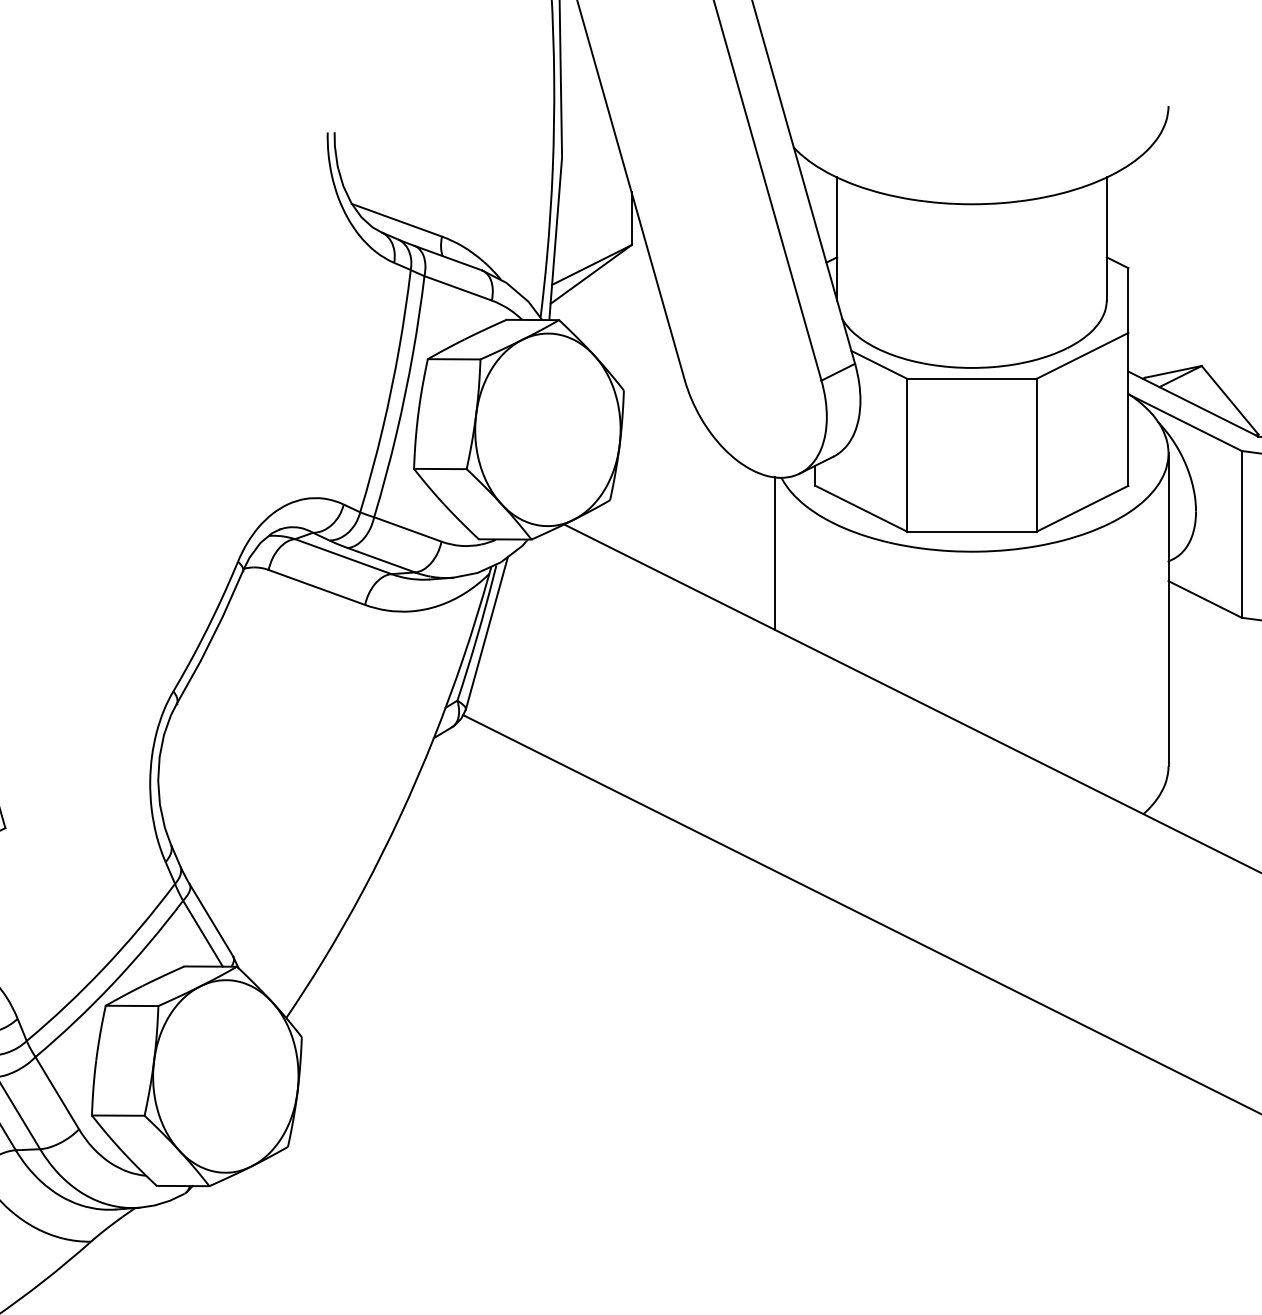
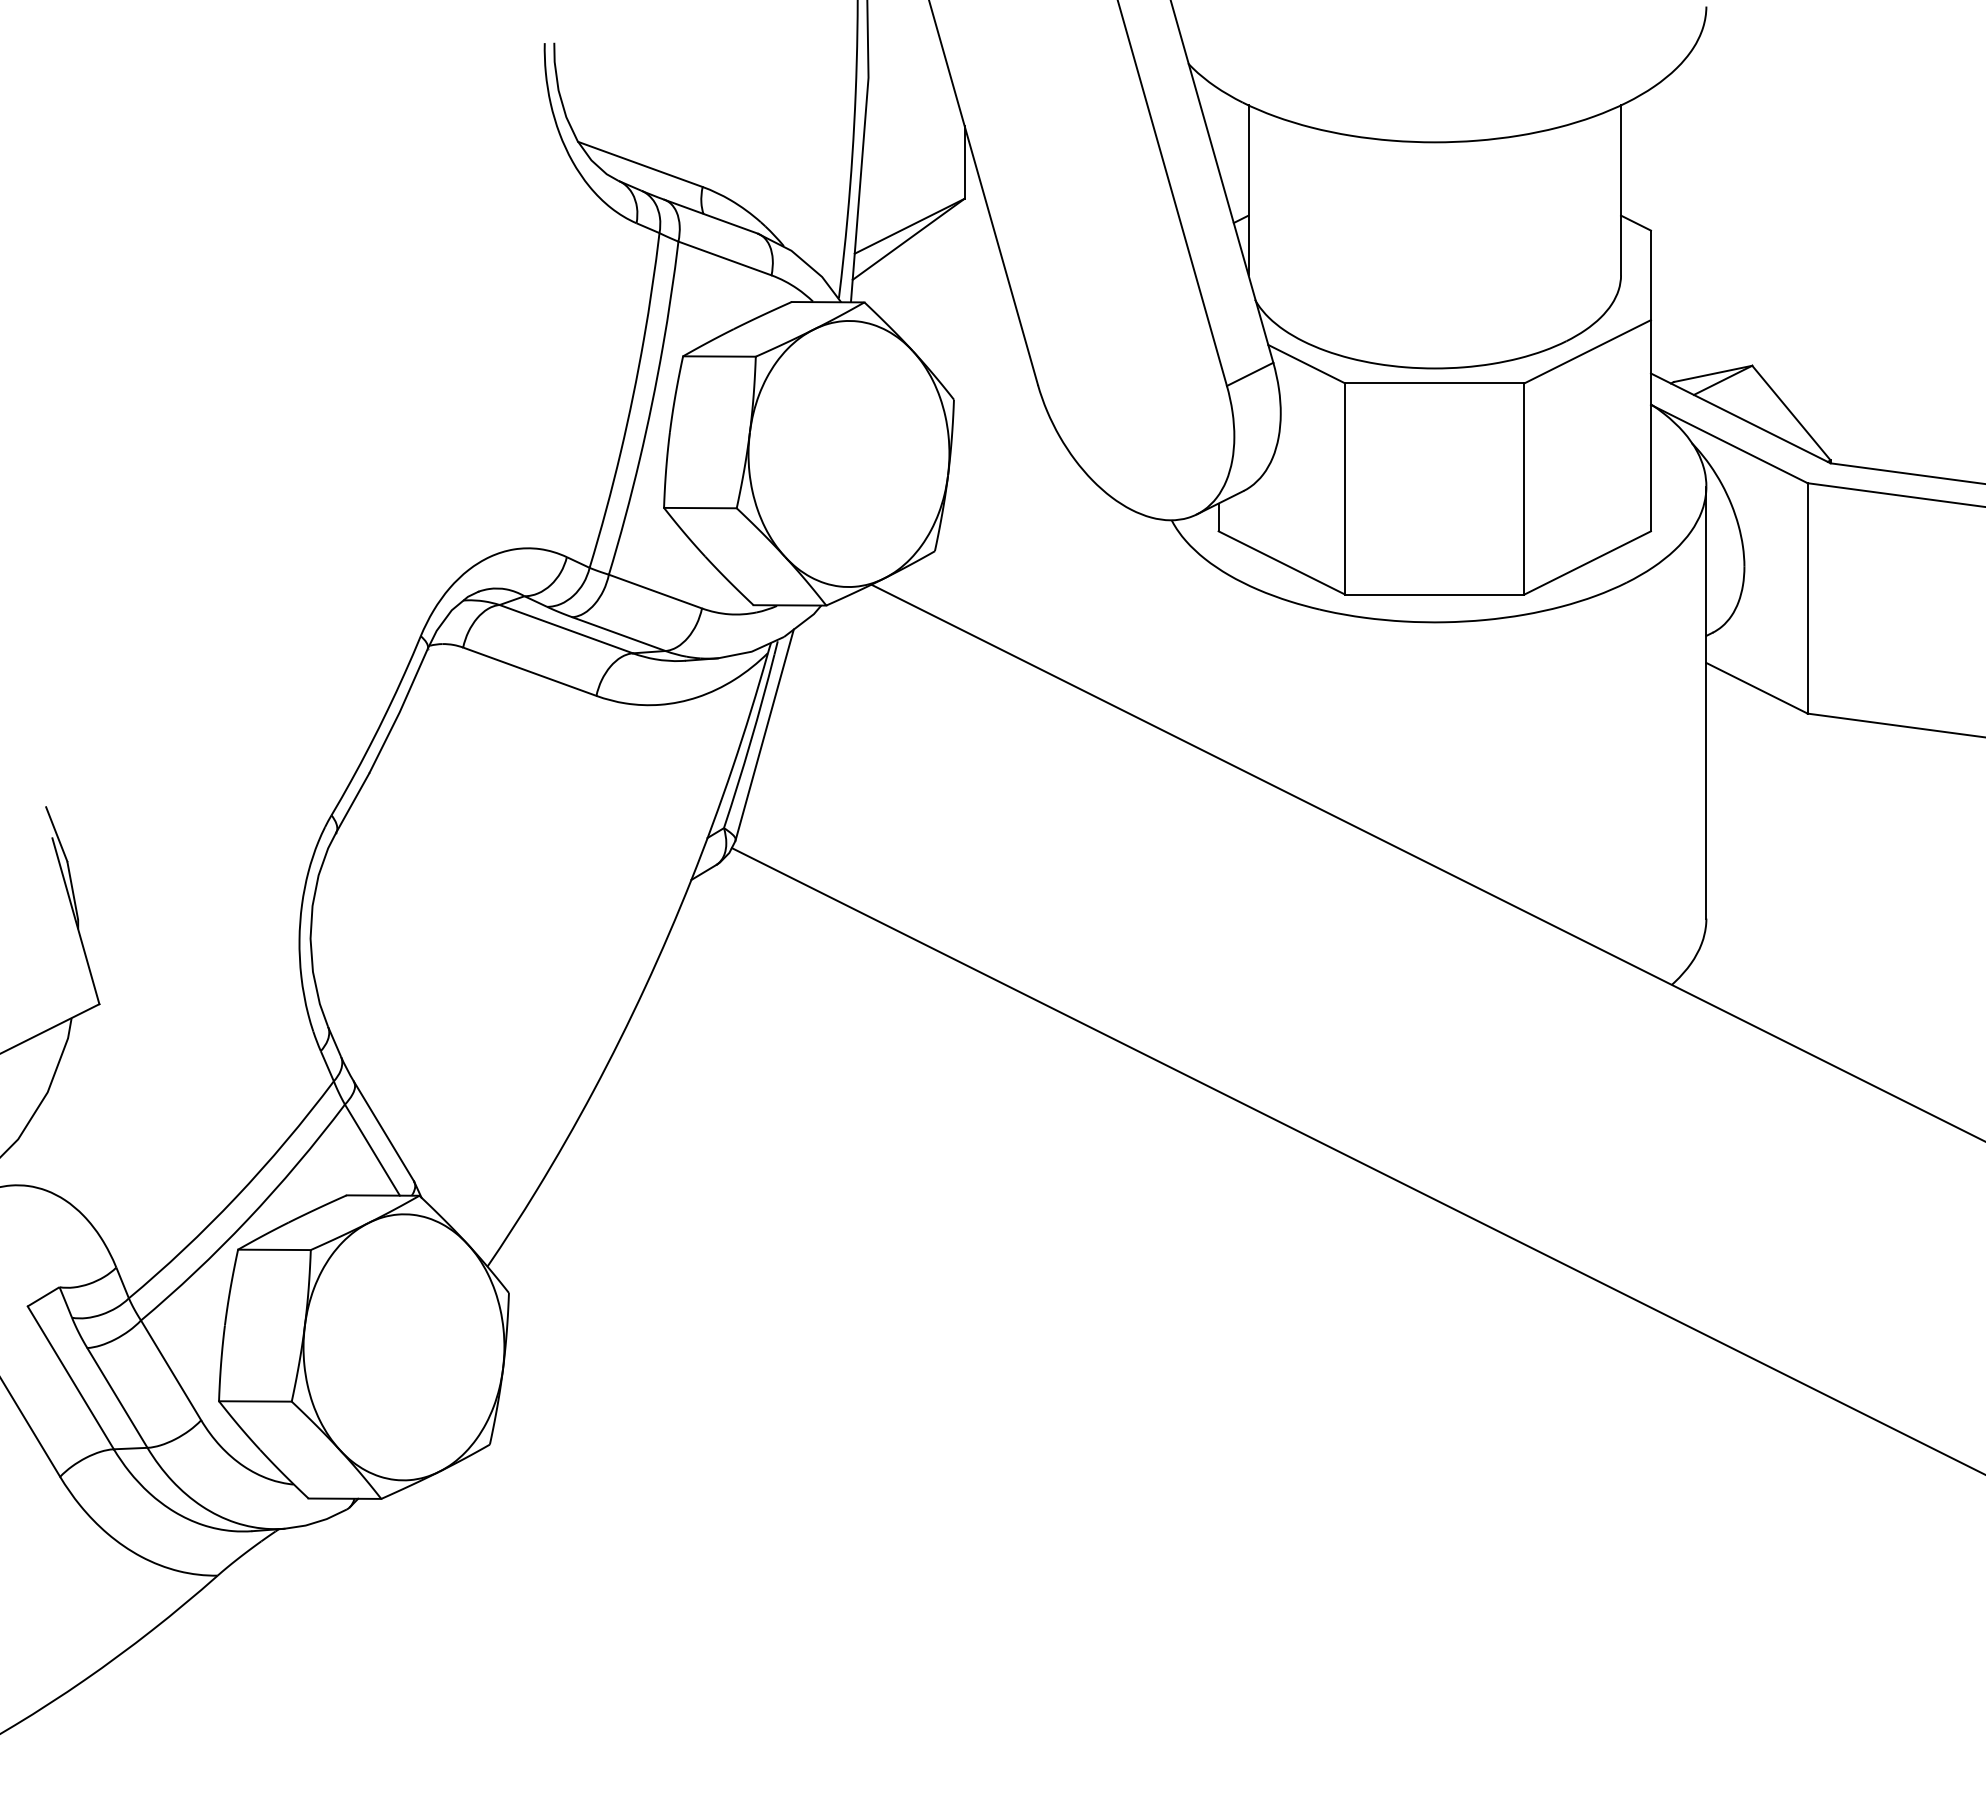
line: (775, 553) -> (1163, 624), removed

